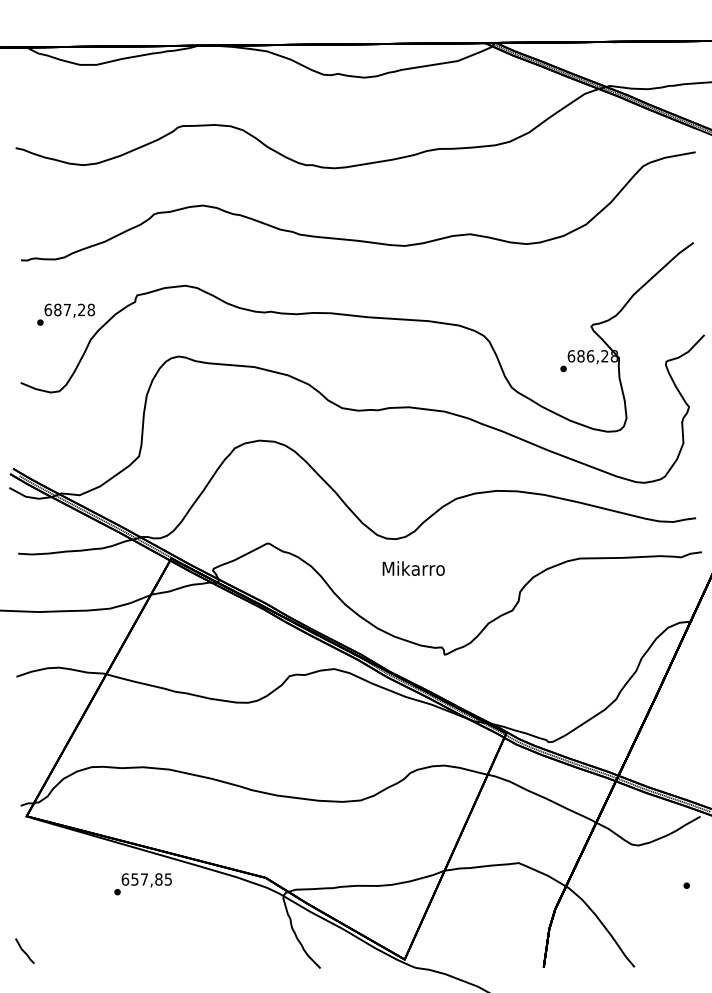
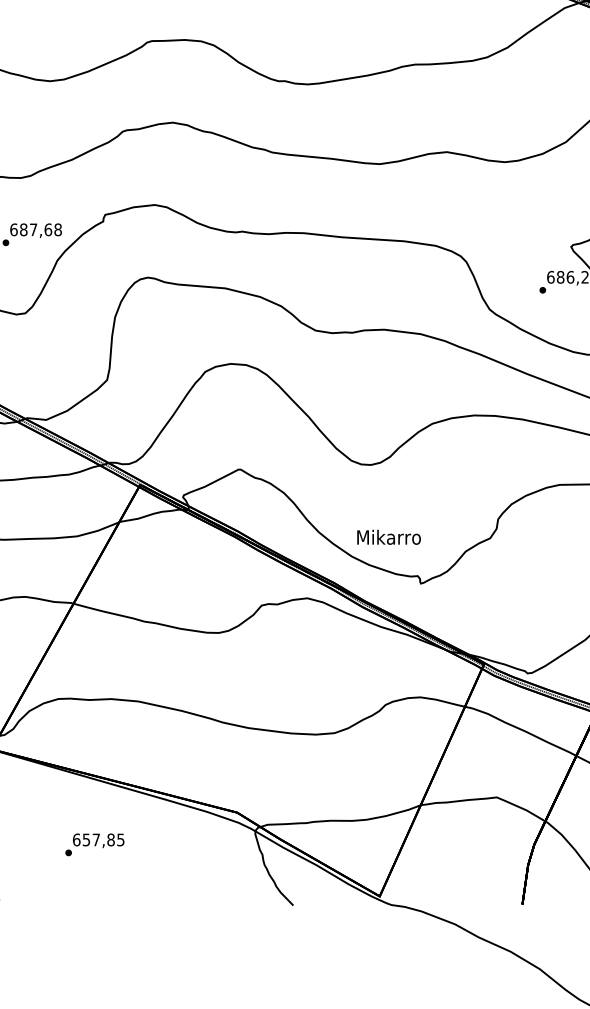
text: (81, 309) -> (48, 229), 687,28 -> 687,68
text: (413, 568) -> (388, 537), moved
text: (142, 884) -> (94, 845), moved

